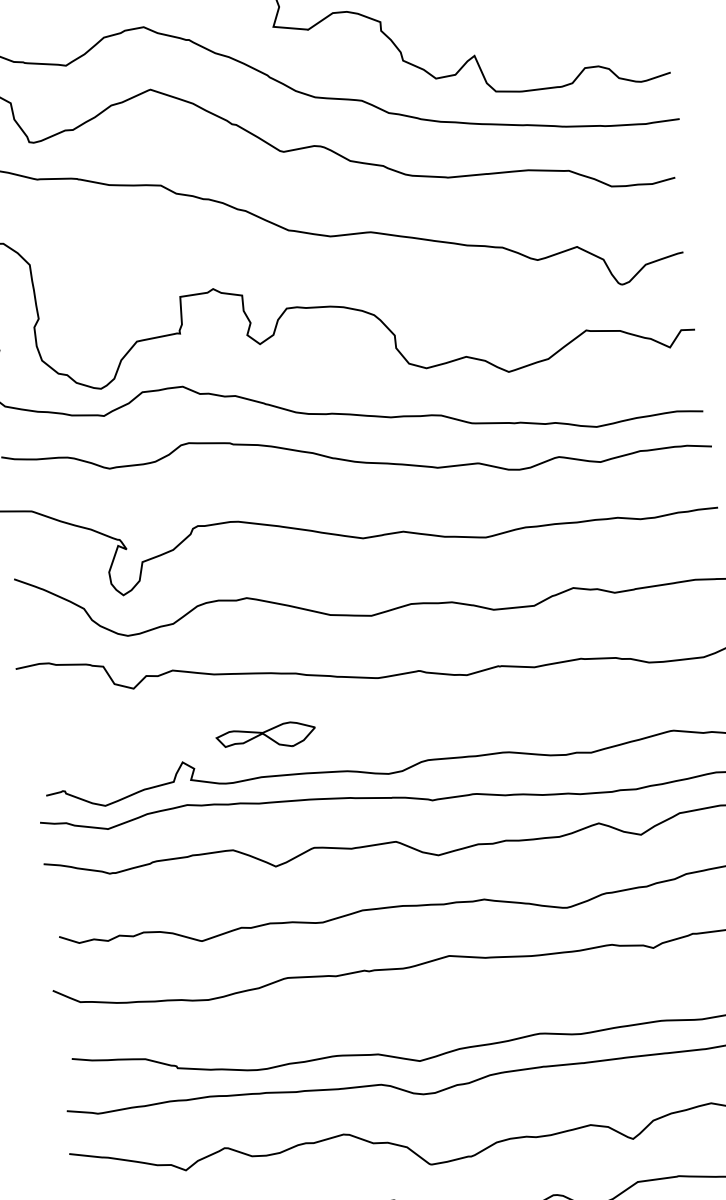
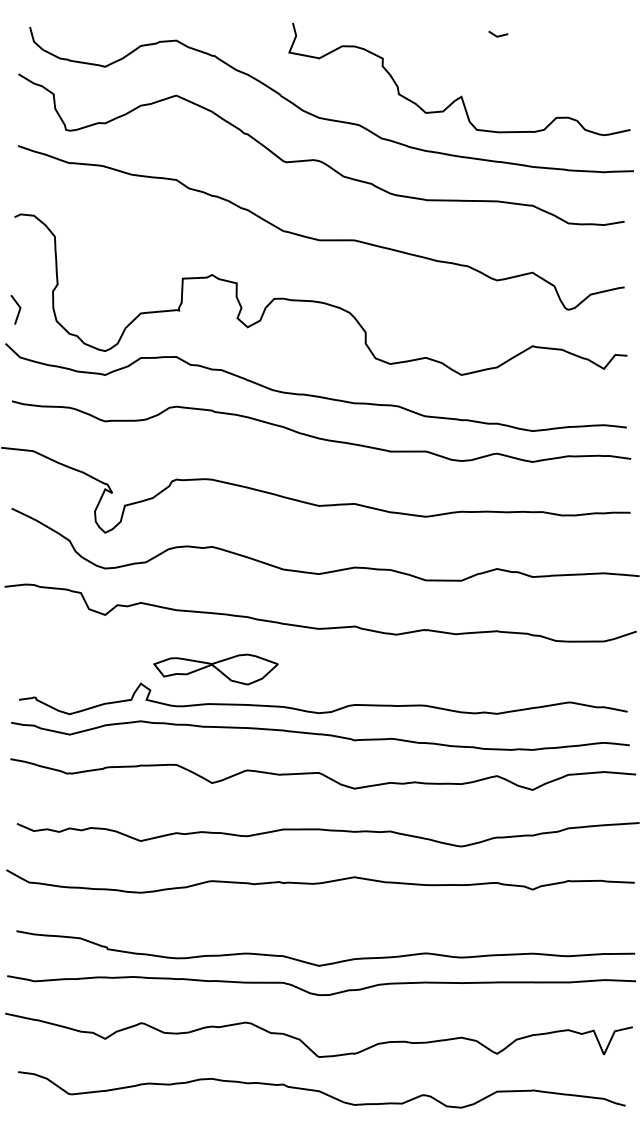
part: (265, 737) -> (215, 669), size x1.43

